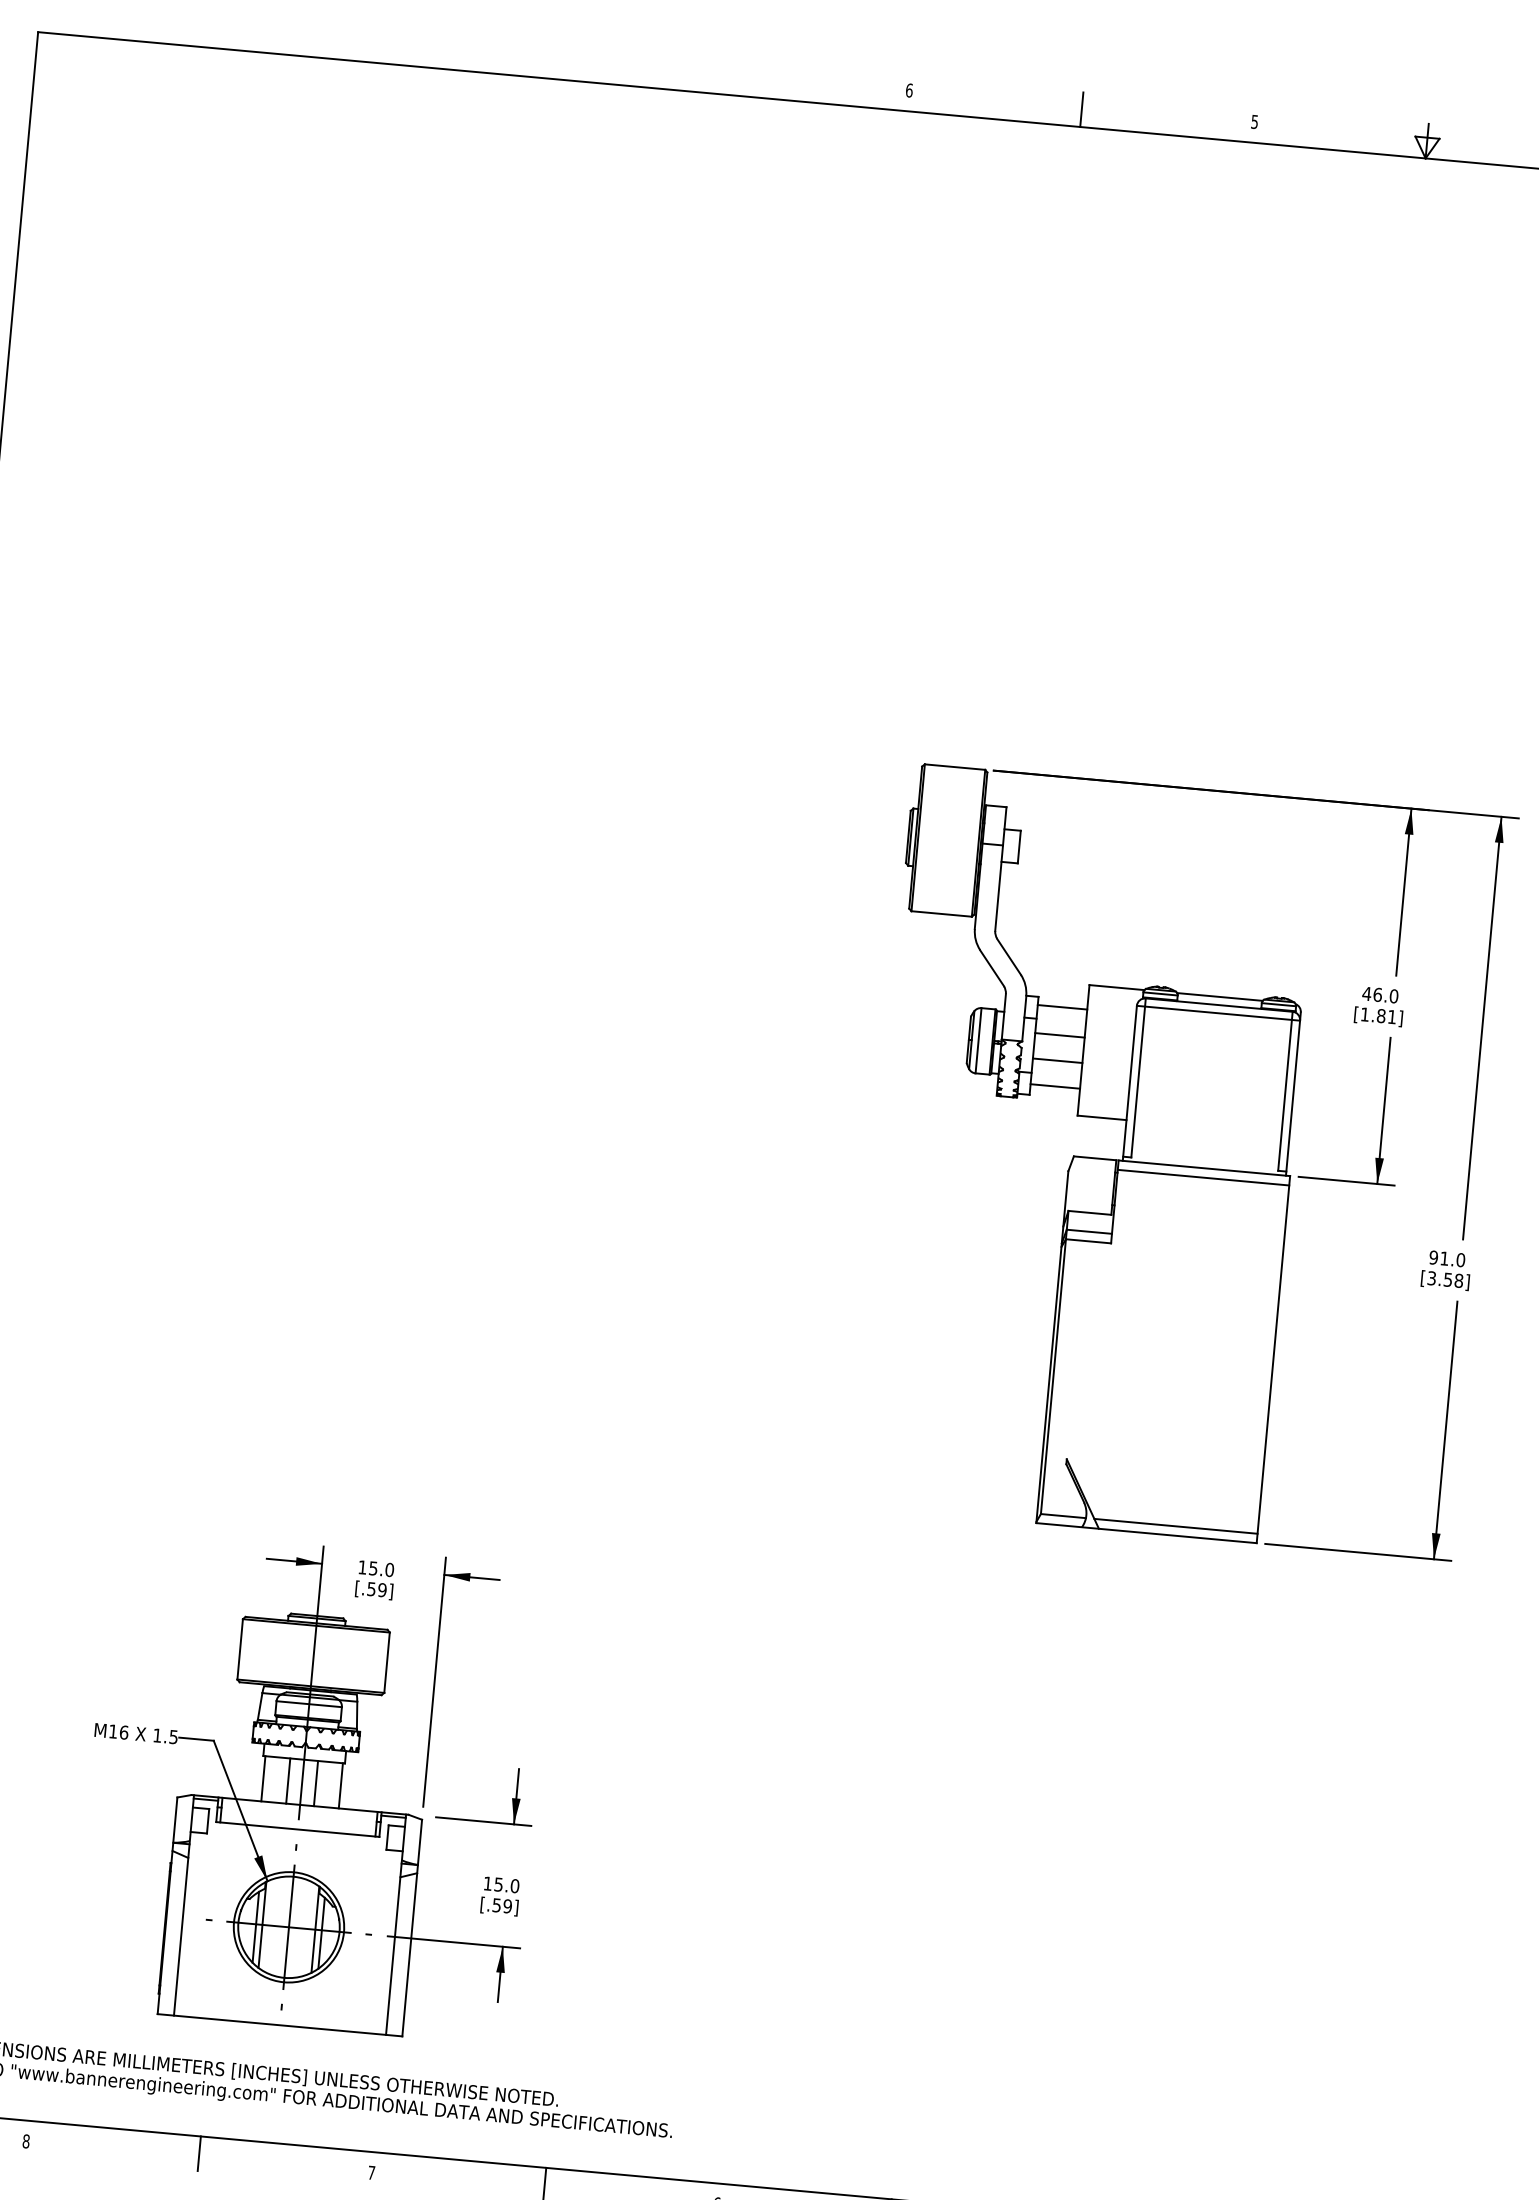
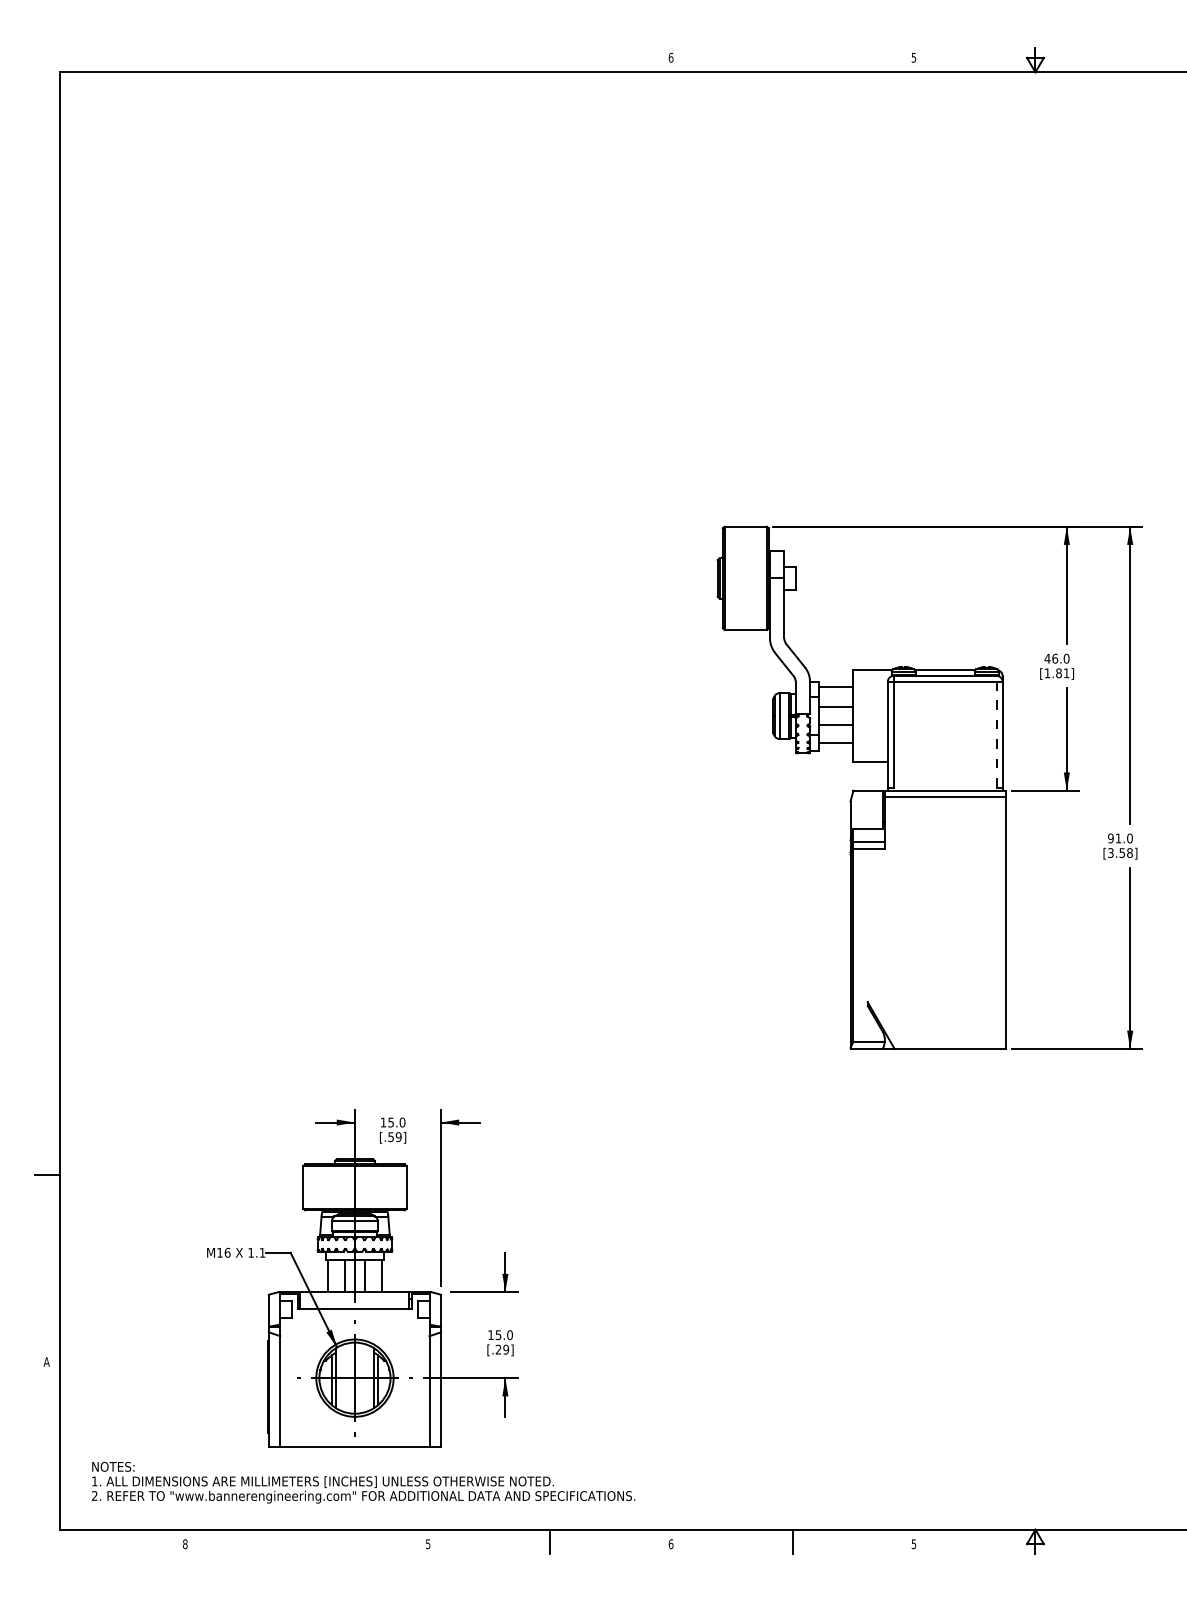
line: (1081, 110) -> (792, 60), removed
line: (1284, 1090) -> (996, 731), solid -> dashed
line: (1175, 1526) -> (947, 1042), removed
text: (173, 1736) -> (262, 1252), 1.5 -> 1.1
text: (496, 1905) -> (498, 1349), [.59] -> [.29]
line: (198, 2153) -> (306, 1541), removed
text: (372, 2173) -> (428, 1544), 7 -> 5

